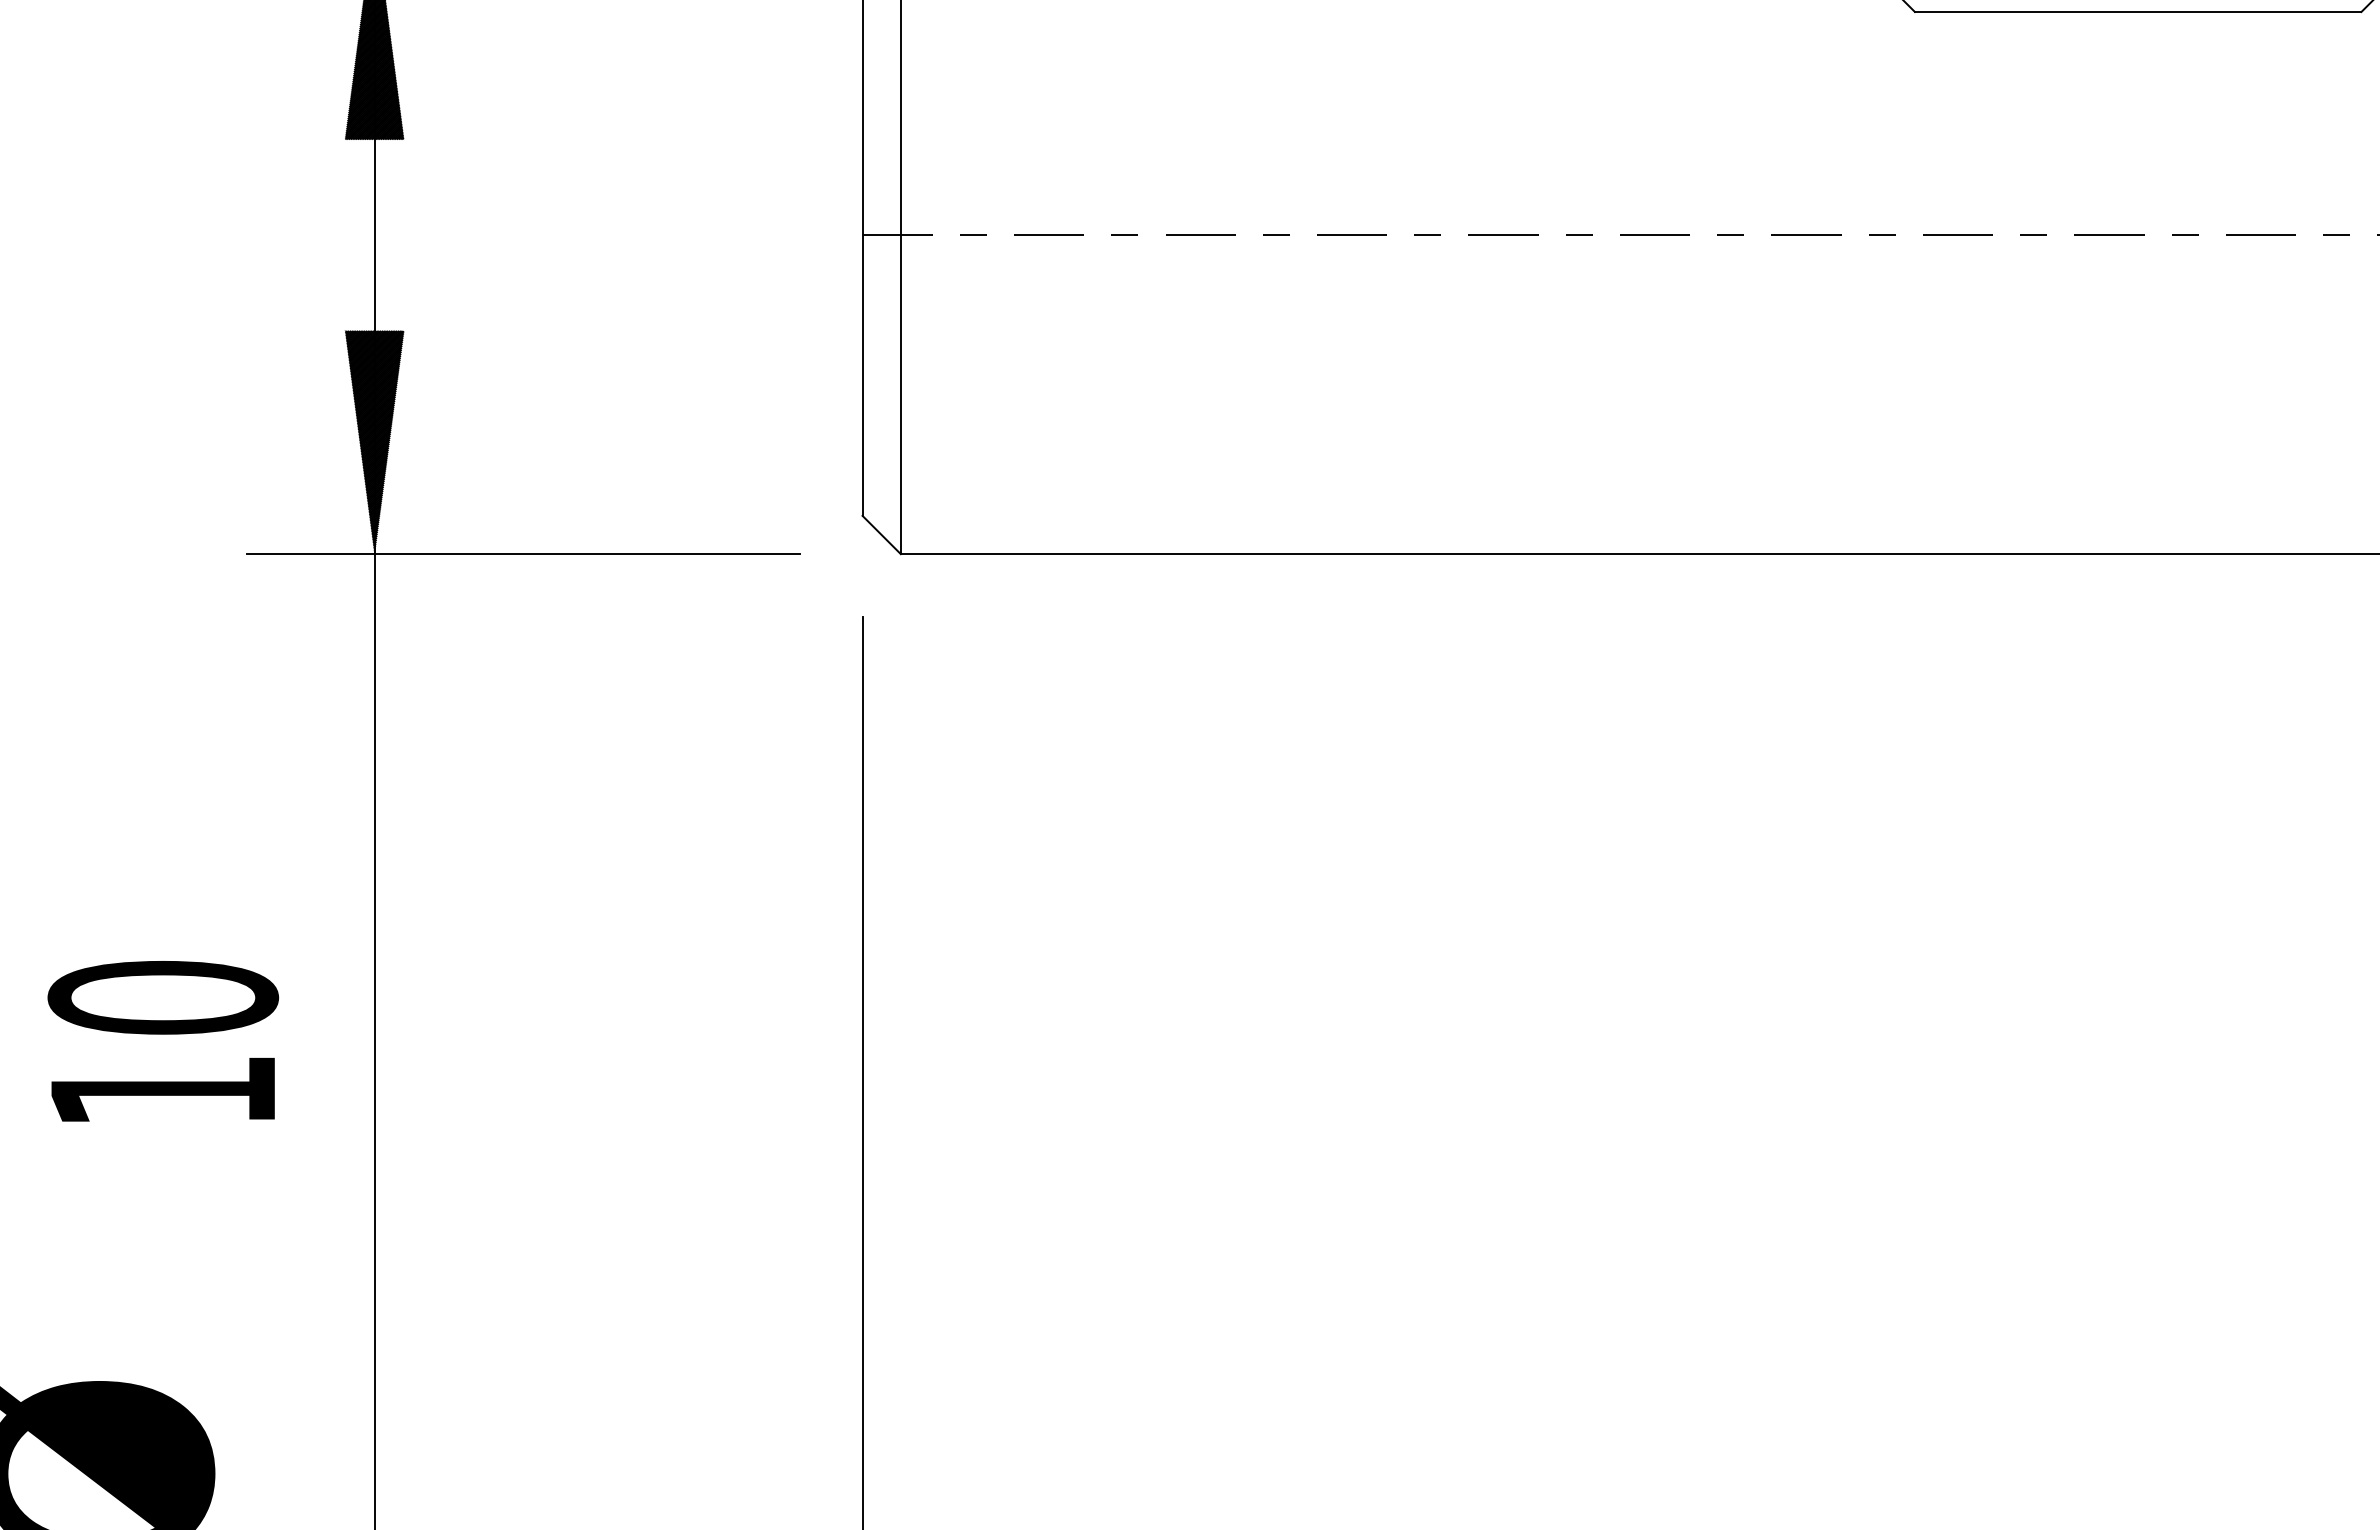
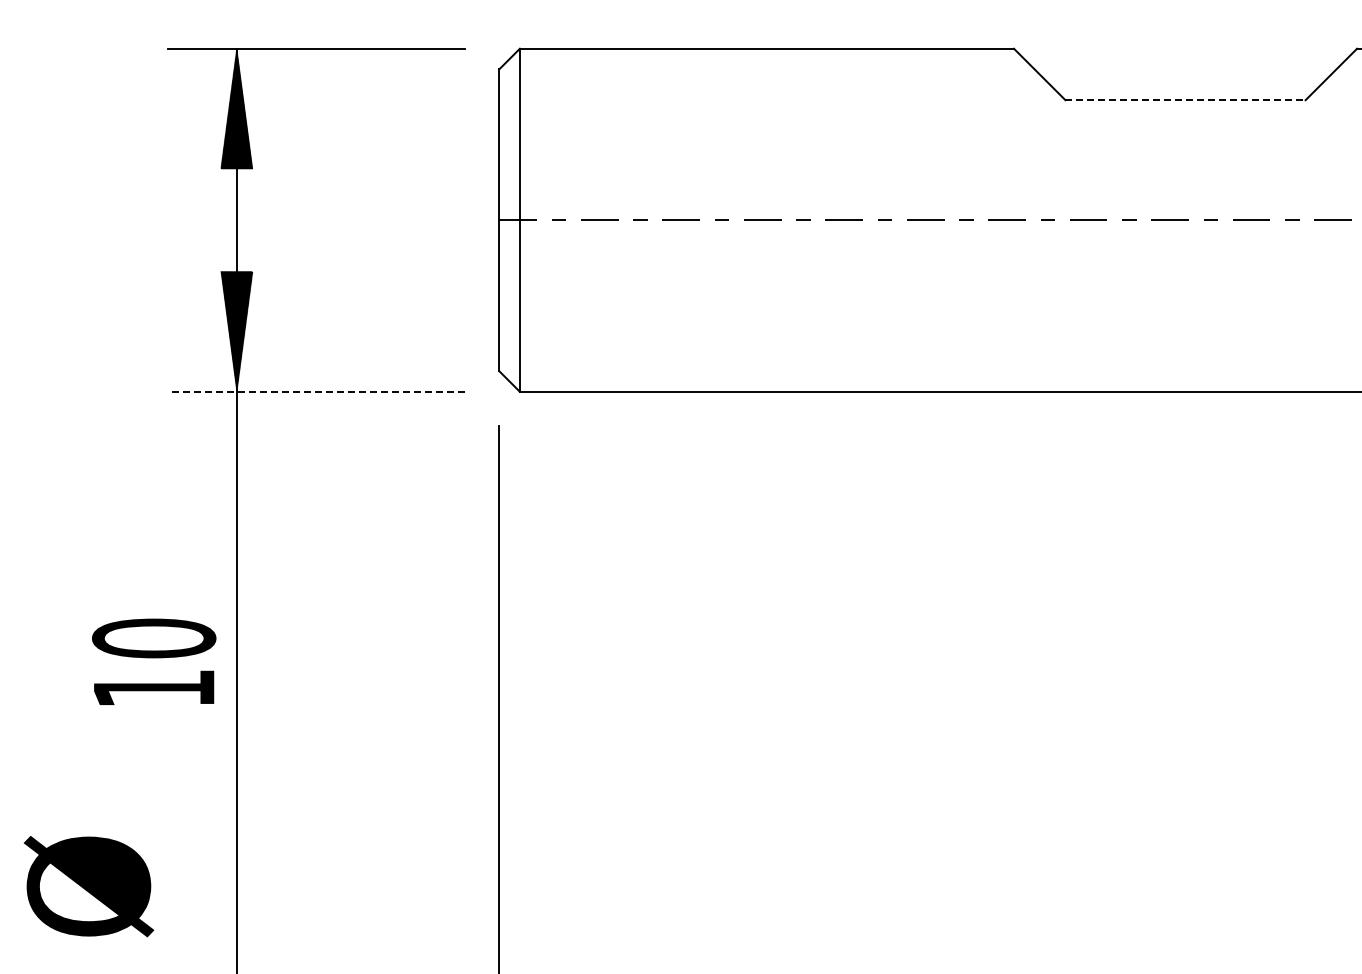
line: (2139, 12) -> (1186, 100), solid -> dashed
line: (522, 553) -> (316, 391), solid -> dashed
text: (163, 1040) -> (154, 661), moved

